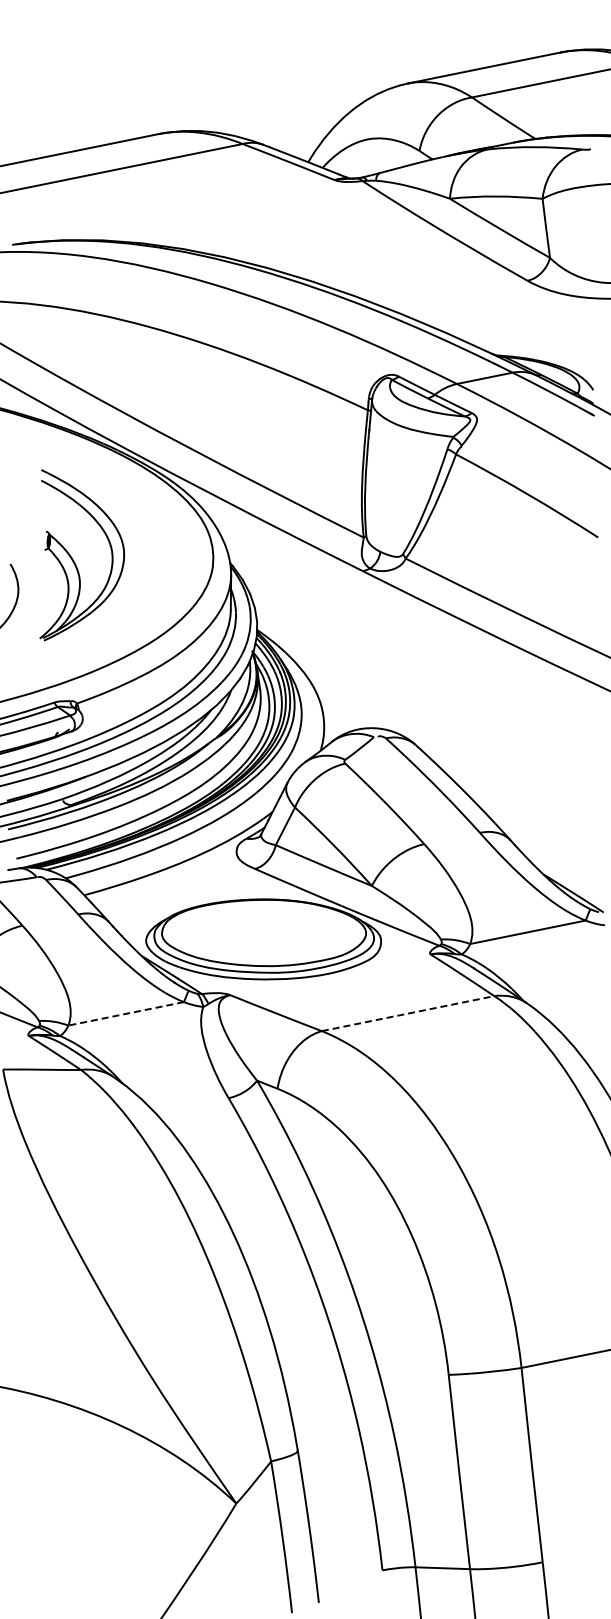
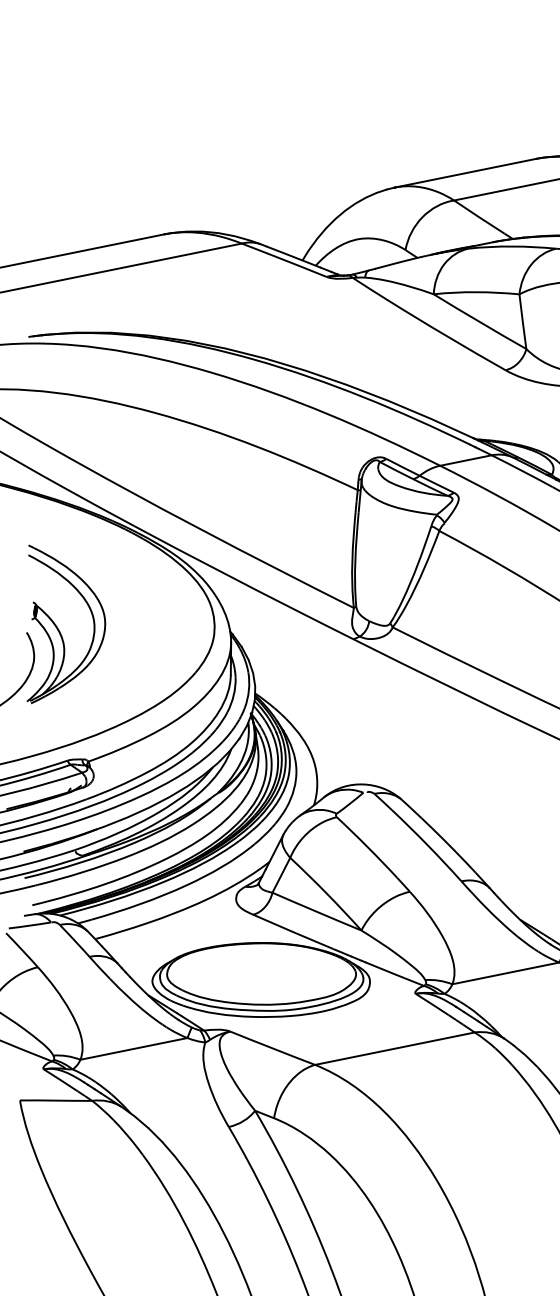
part: (73, 559) -> (58, 628), moved
line: (125, 1013) -> (133, 1048), dashed -> solid
line: (408, 1013) -> (395, 1048), dashed -> solid

